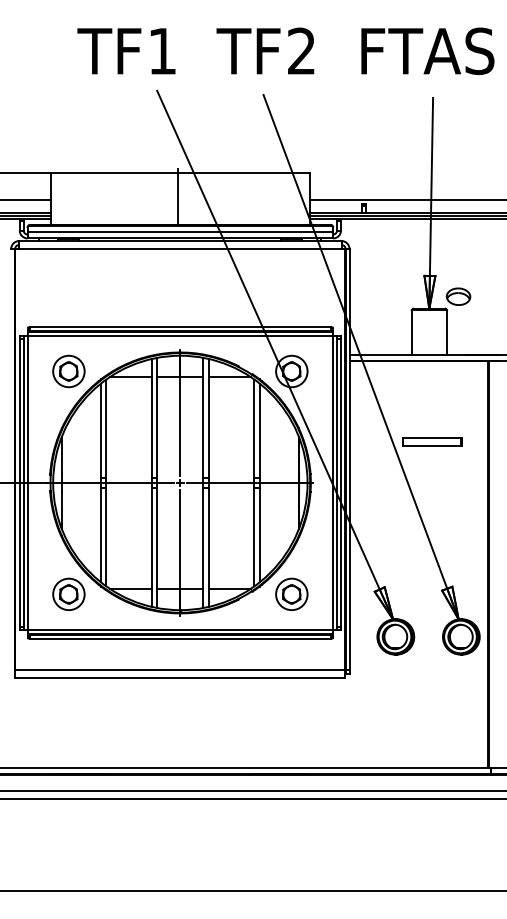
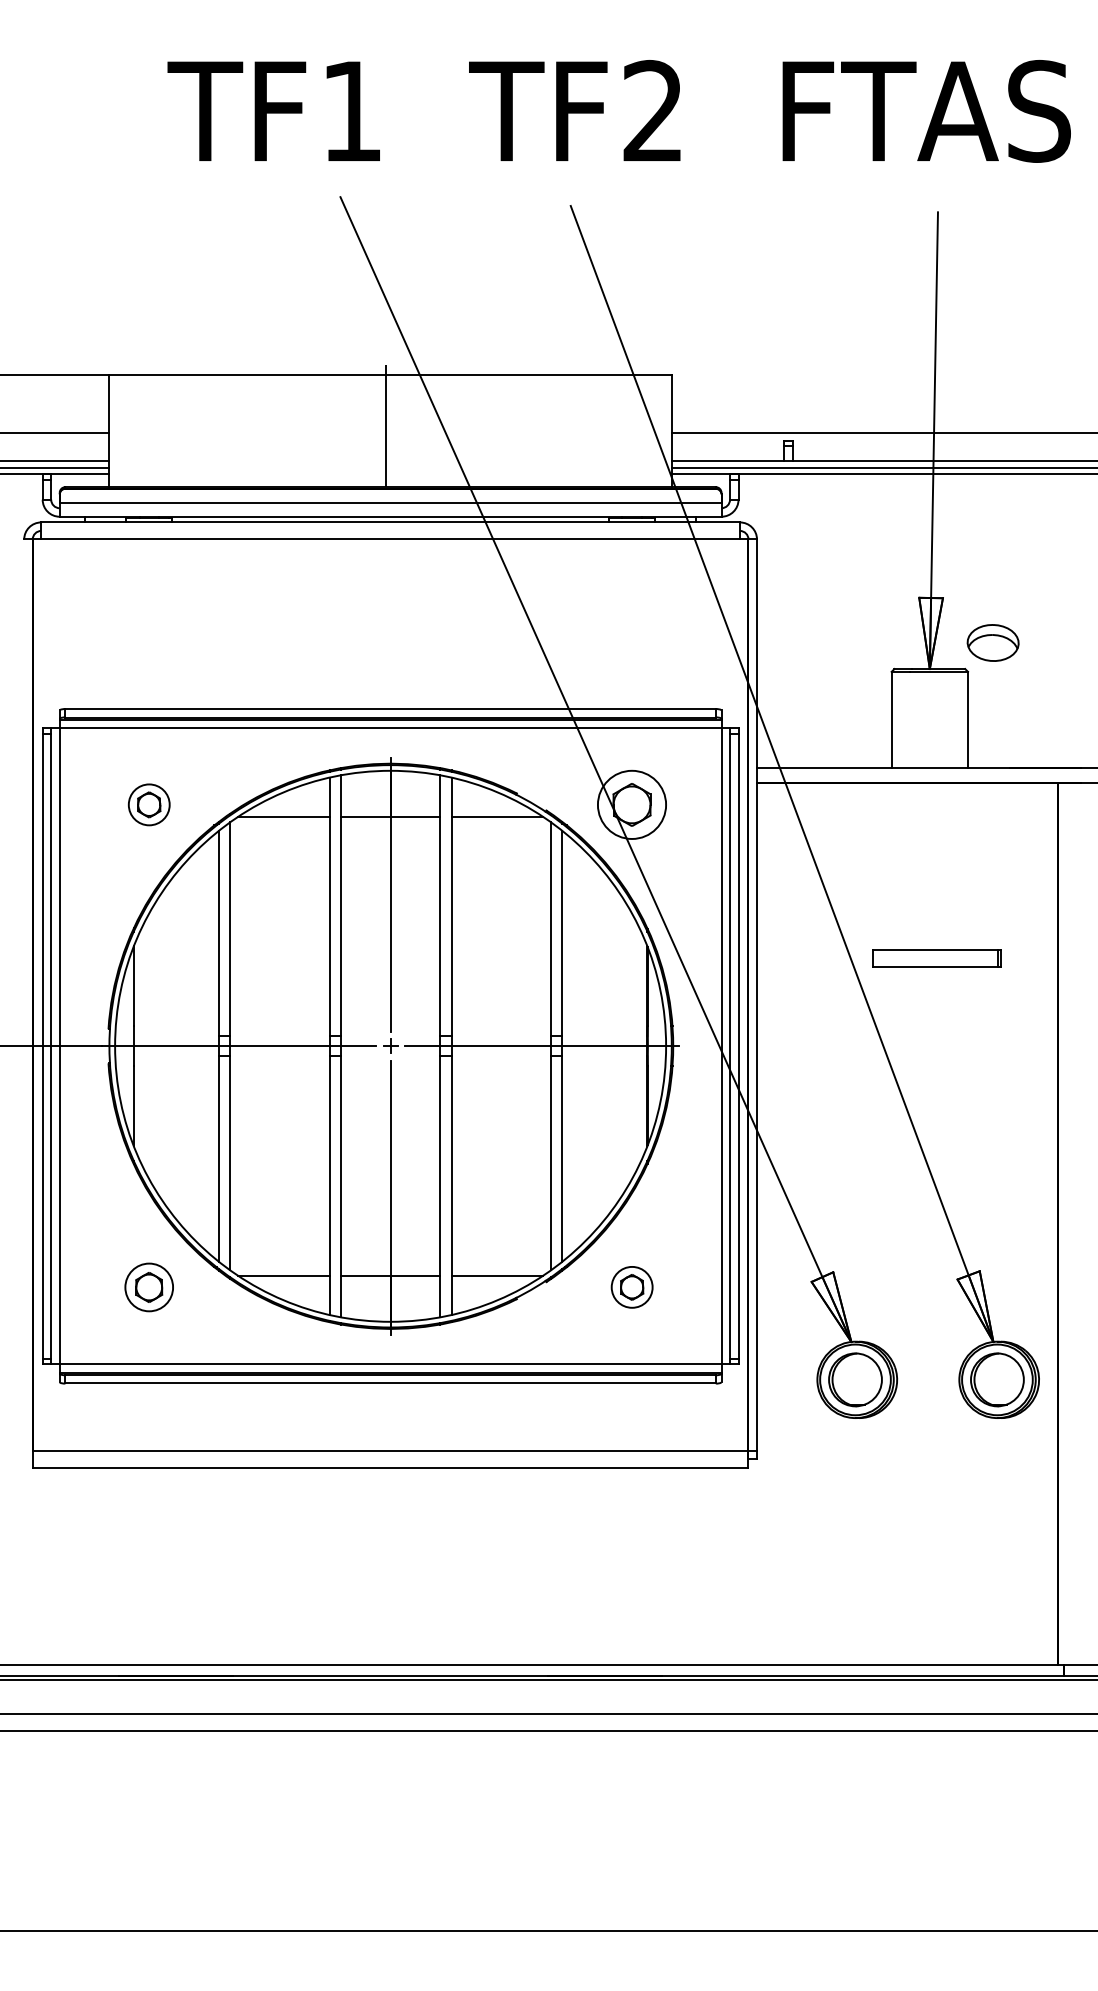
part: (68, 371) -> (148, 804), size x0.6
part: (68, 593) -> (148, 1285), size x0.7
part: (291, 593) -> (631, 1285), size x0.6

